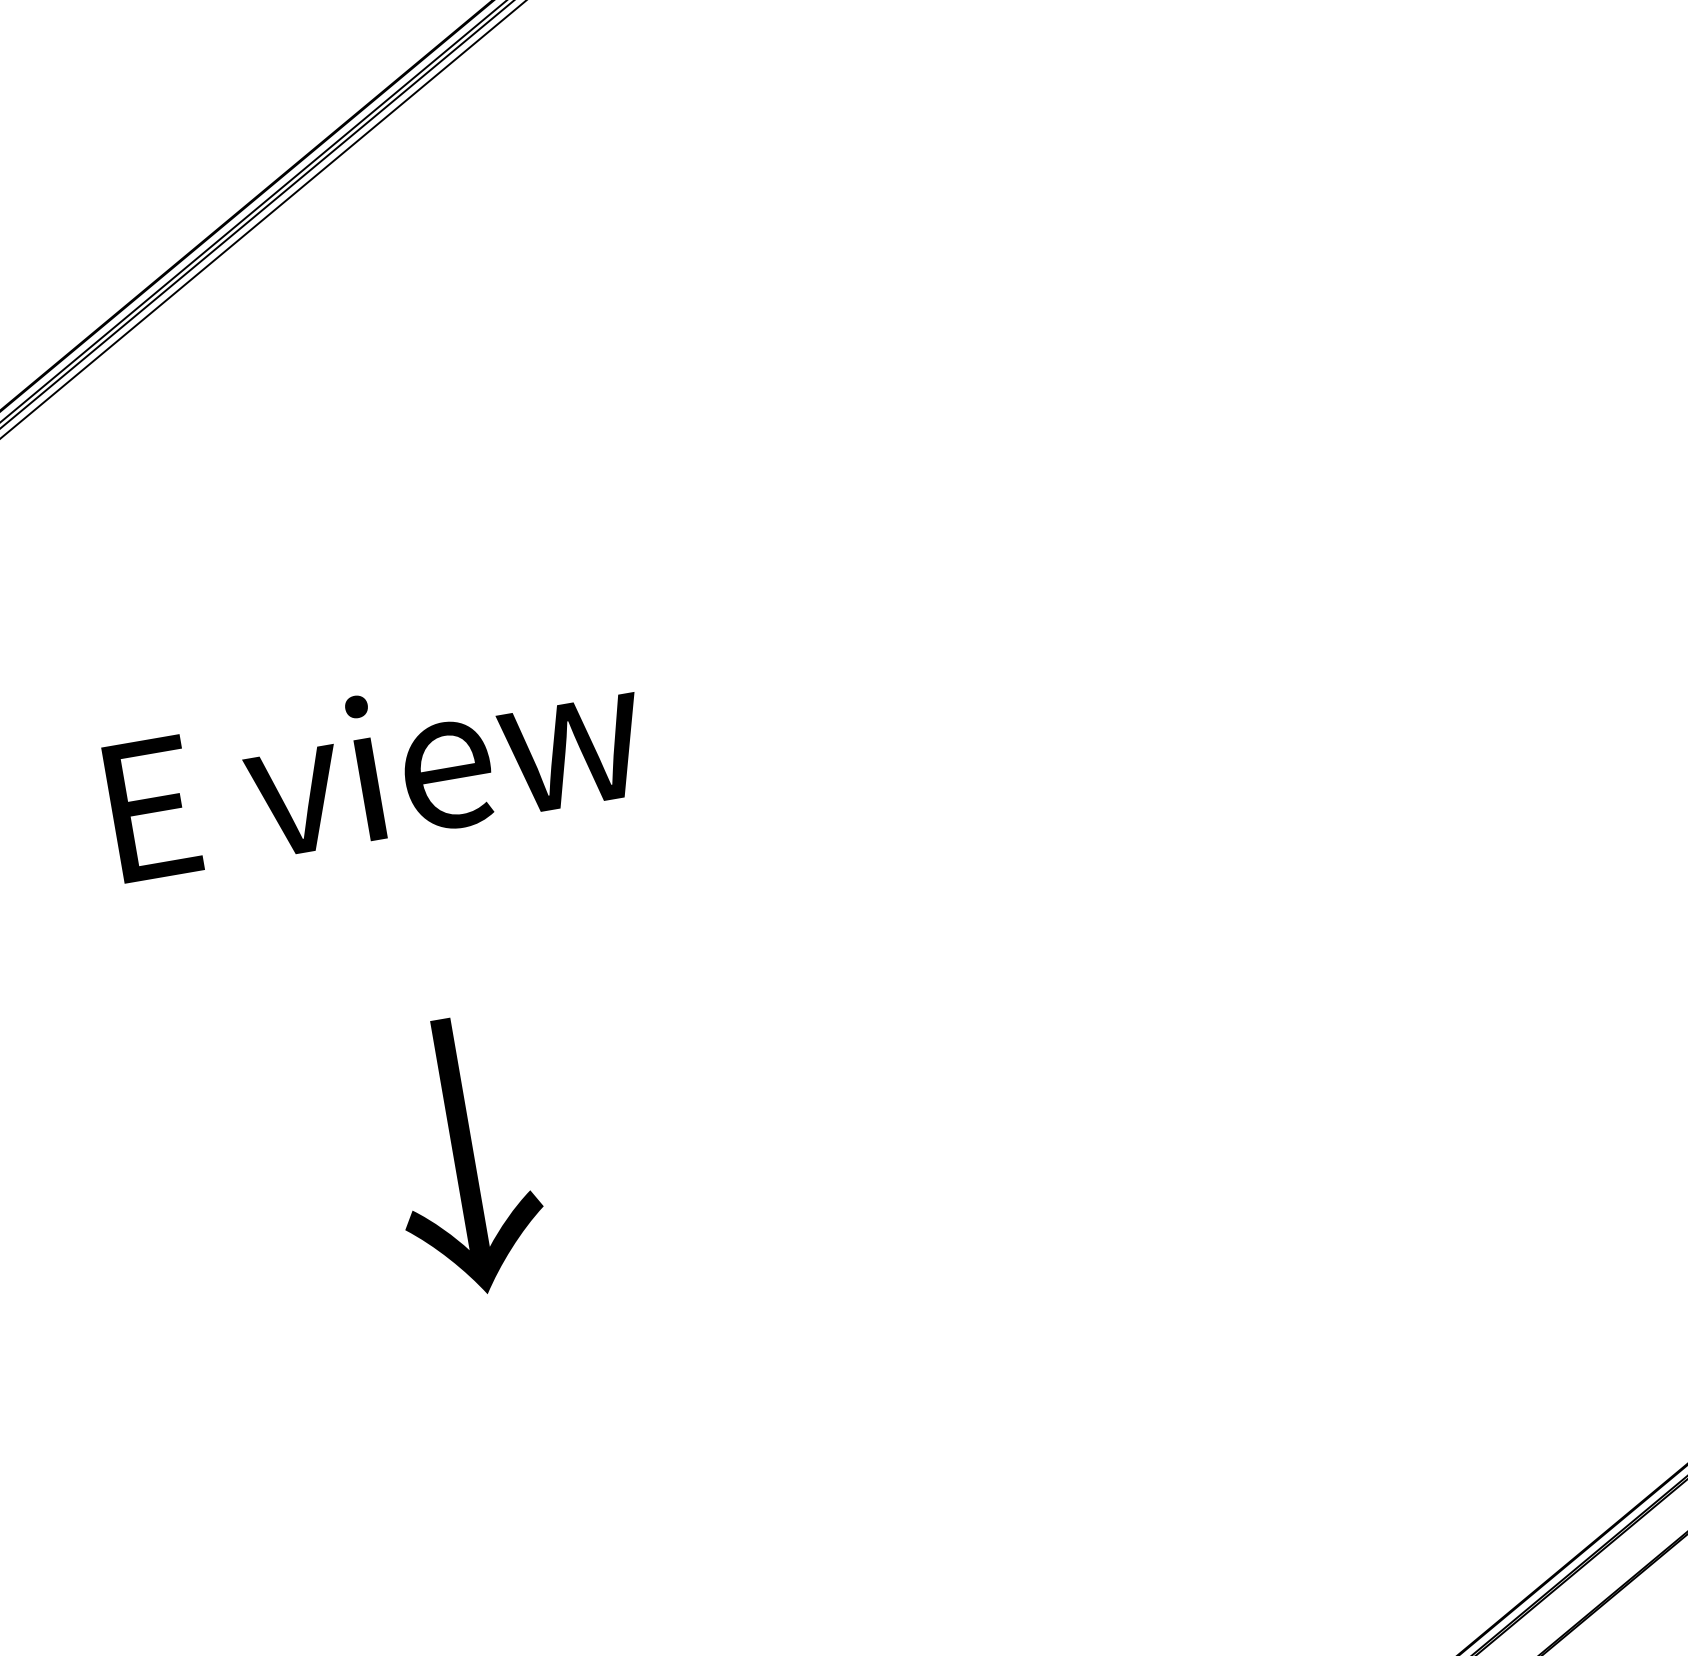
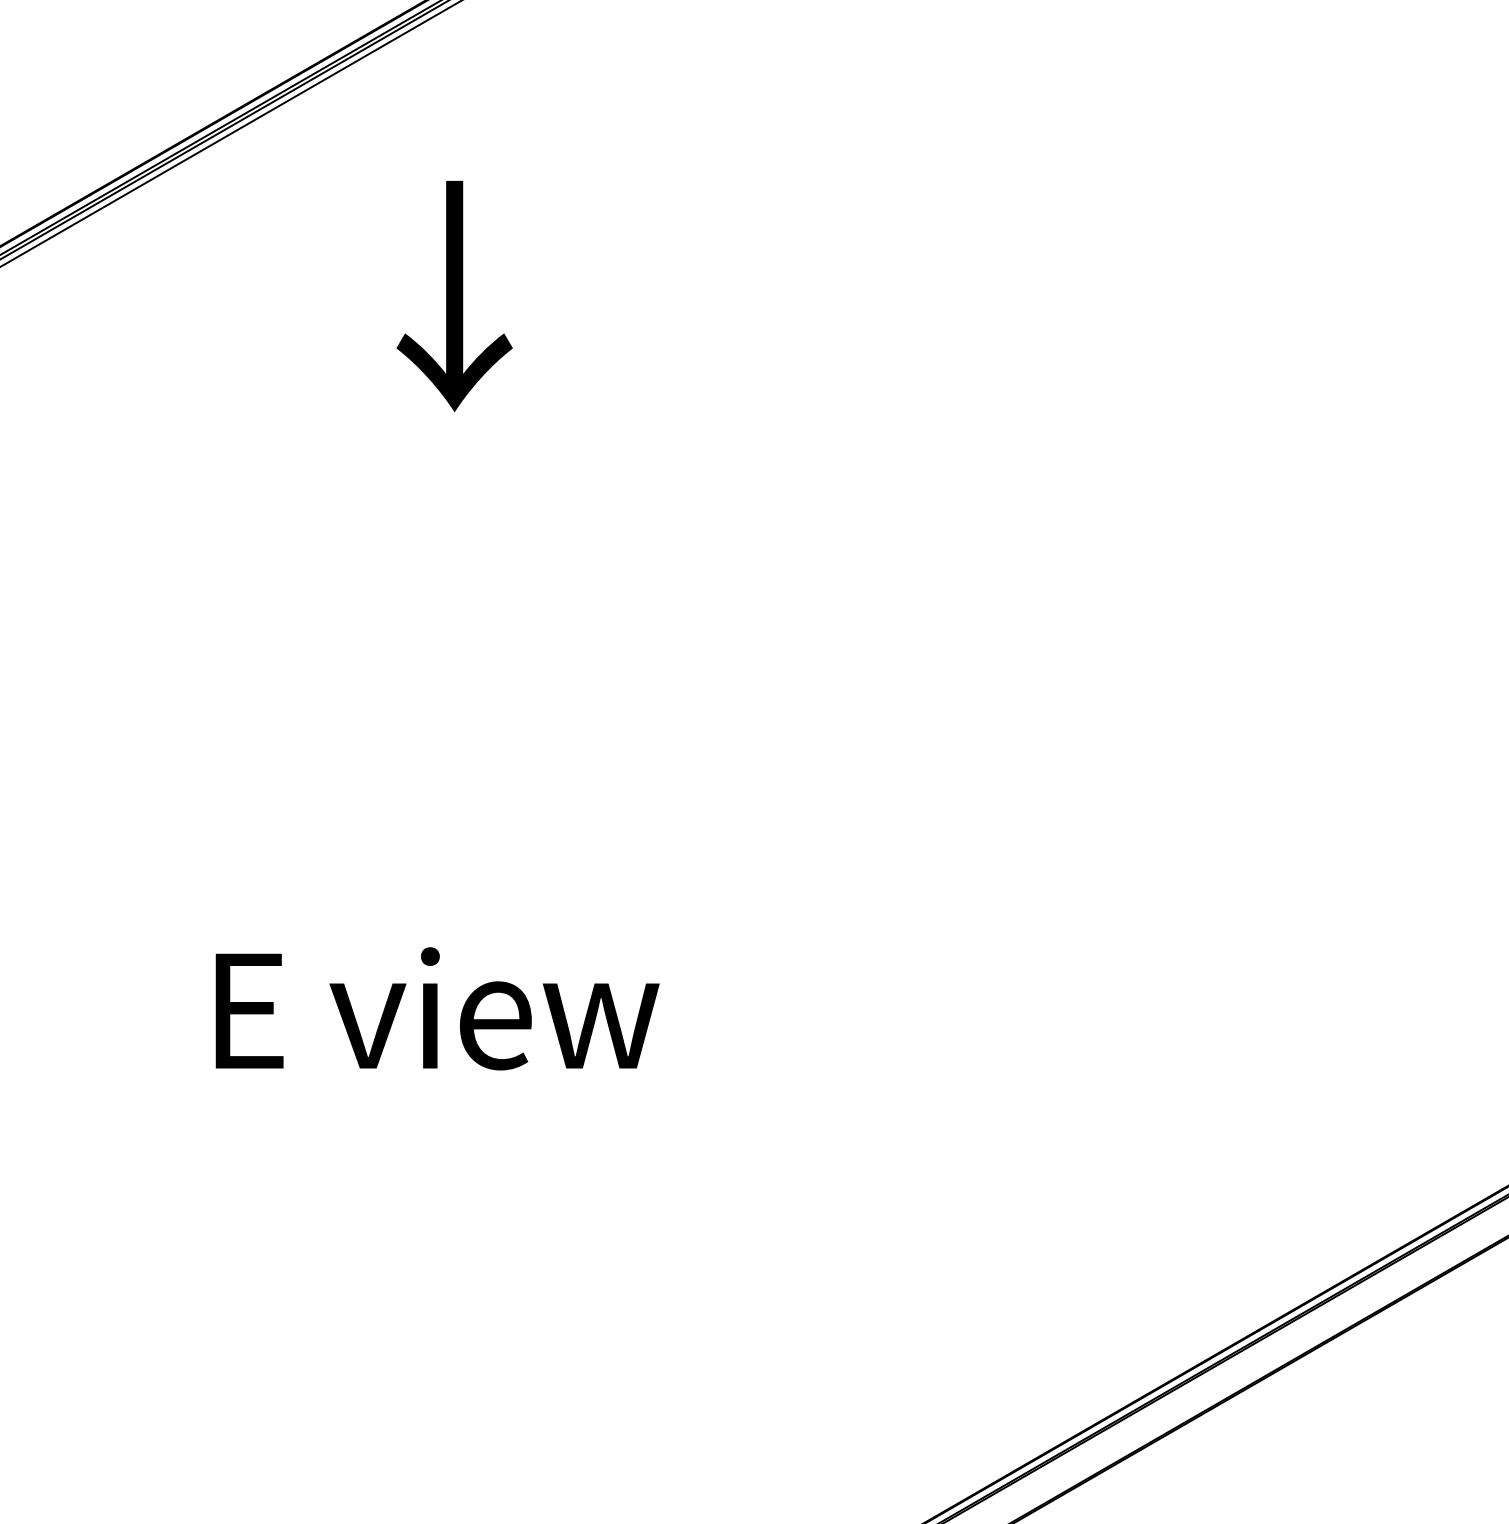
text: (375, 767) -> (437, 1008), moved
text: (463, 1156) -> (454, 296), moved

